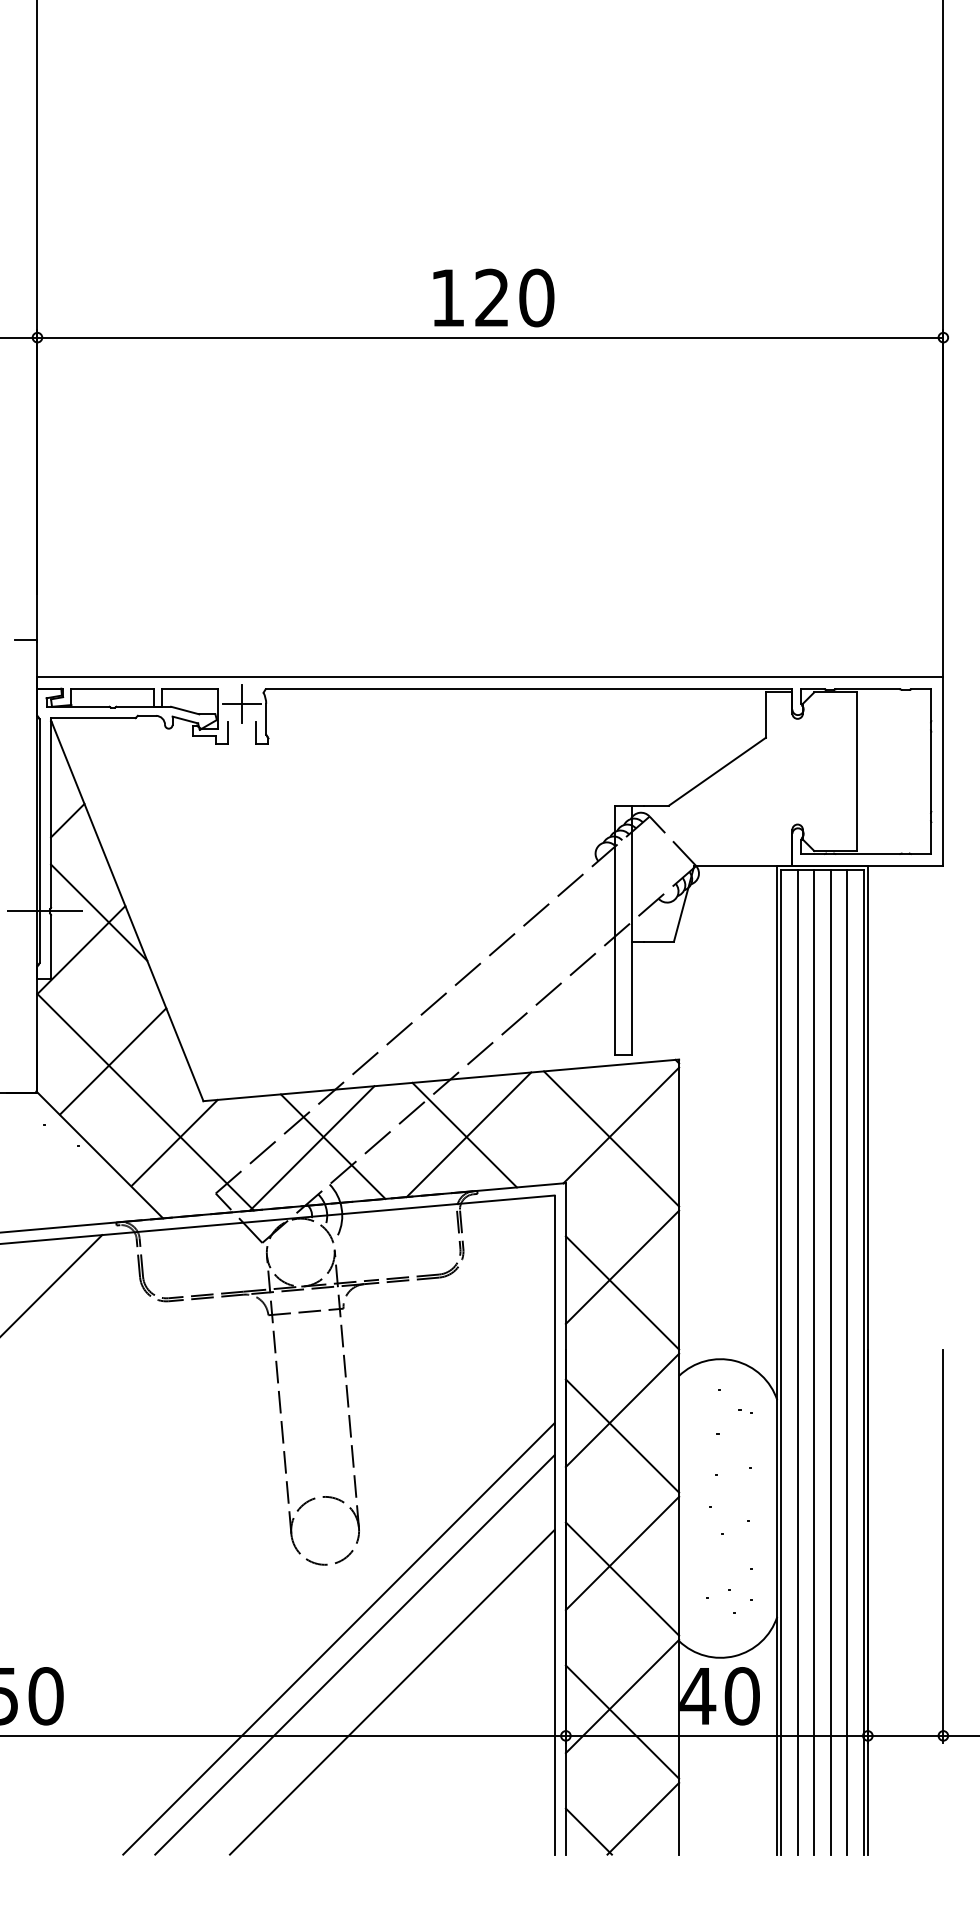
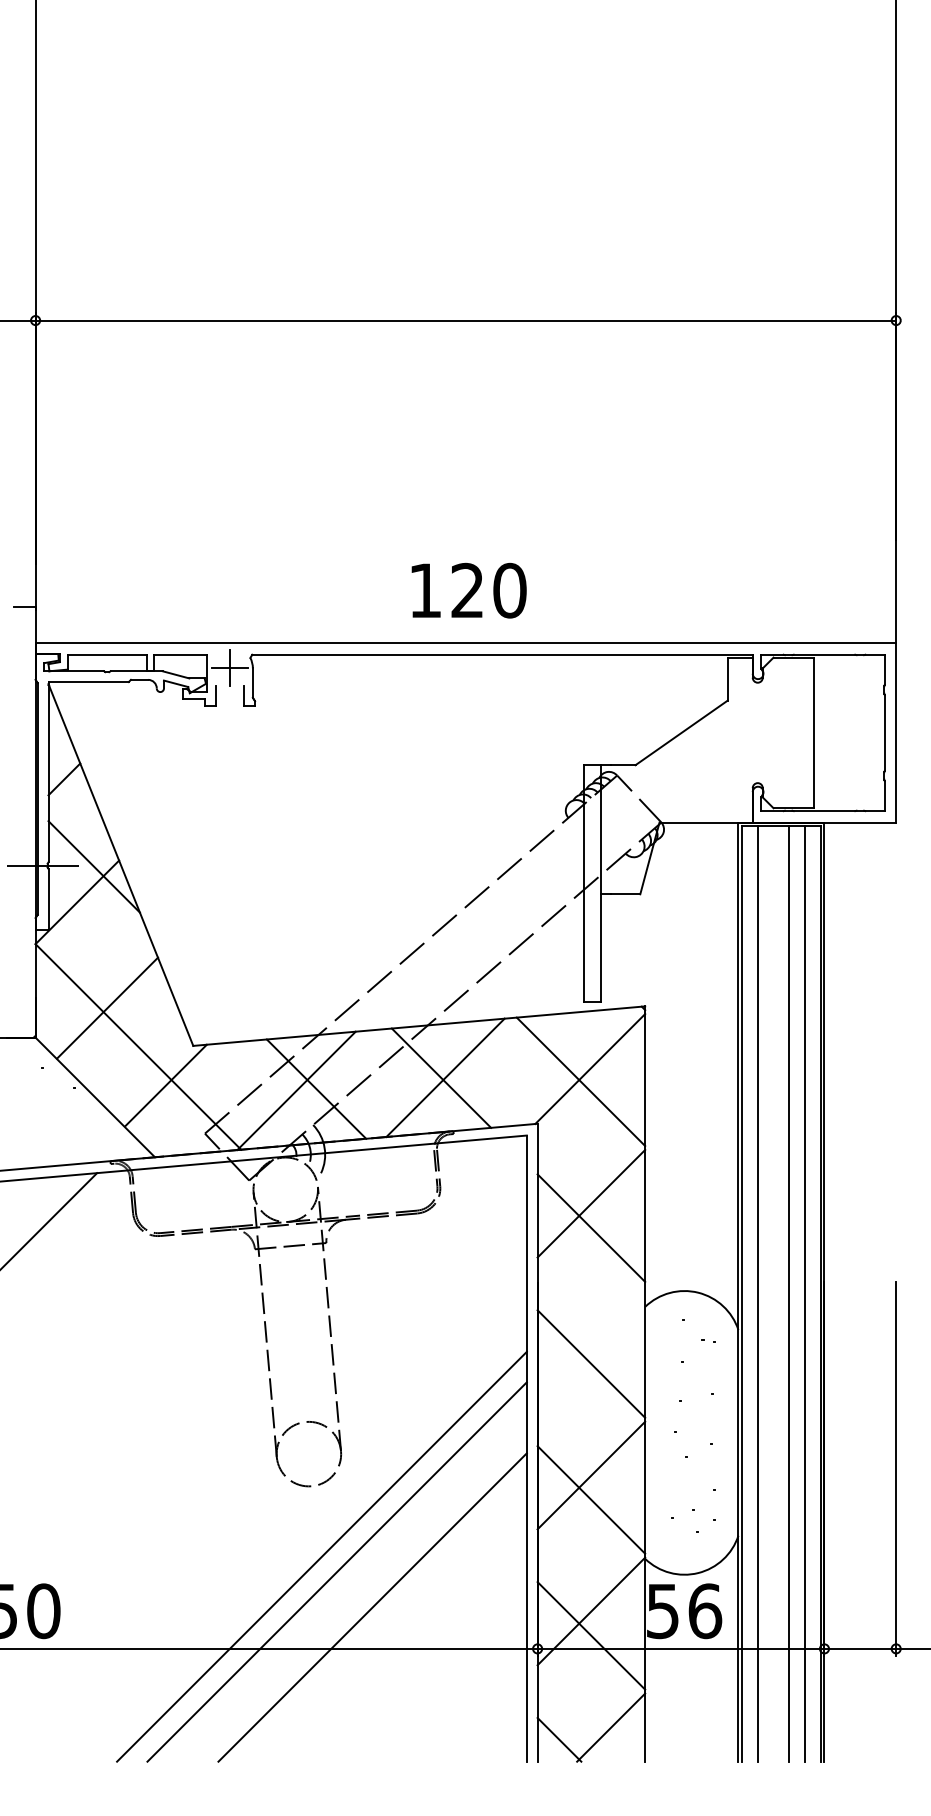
text: (493, 297) -> (468, 590), moved
line: (814, 1361) -> (773, 1293), removed
line: (622, 1410) -> (591, 1339), removed
text: (720, 1696) -> (684, 1611), 40 -> 56

